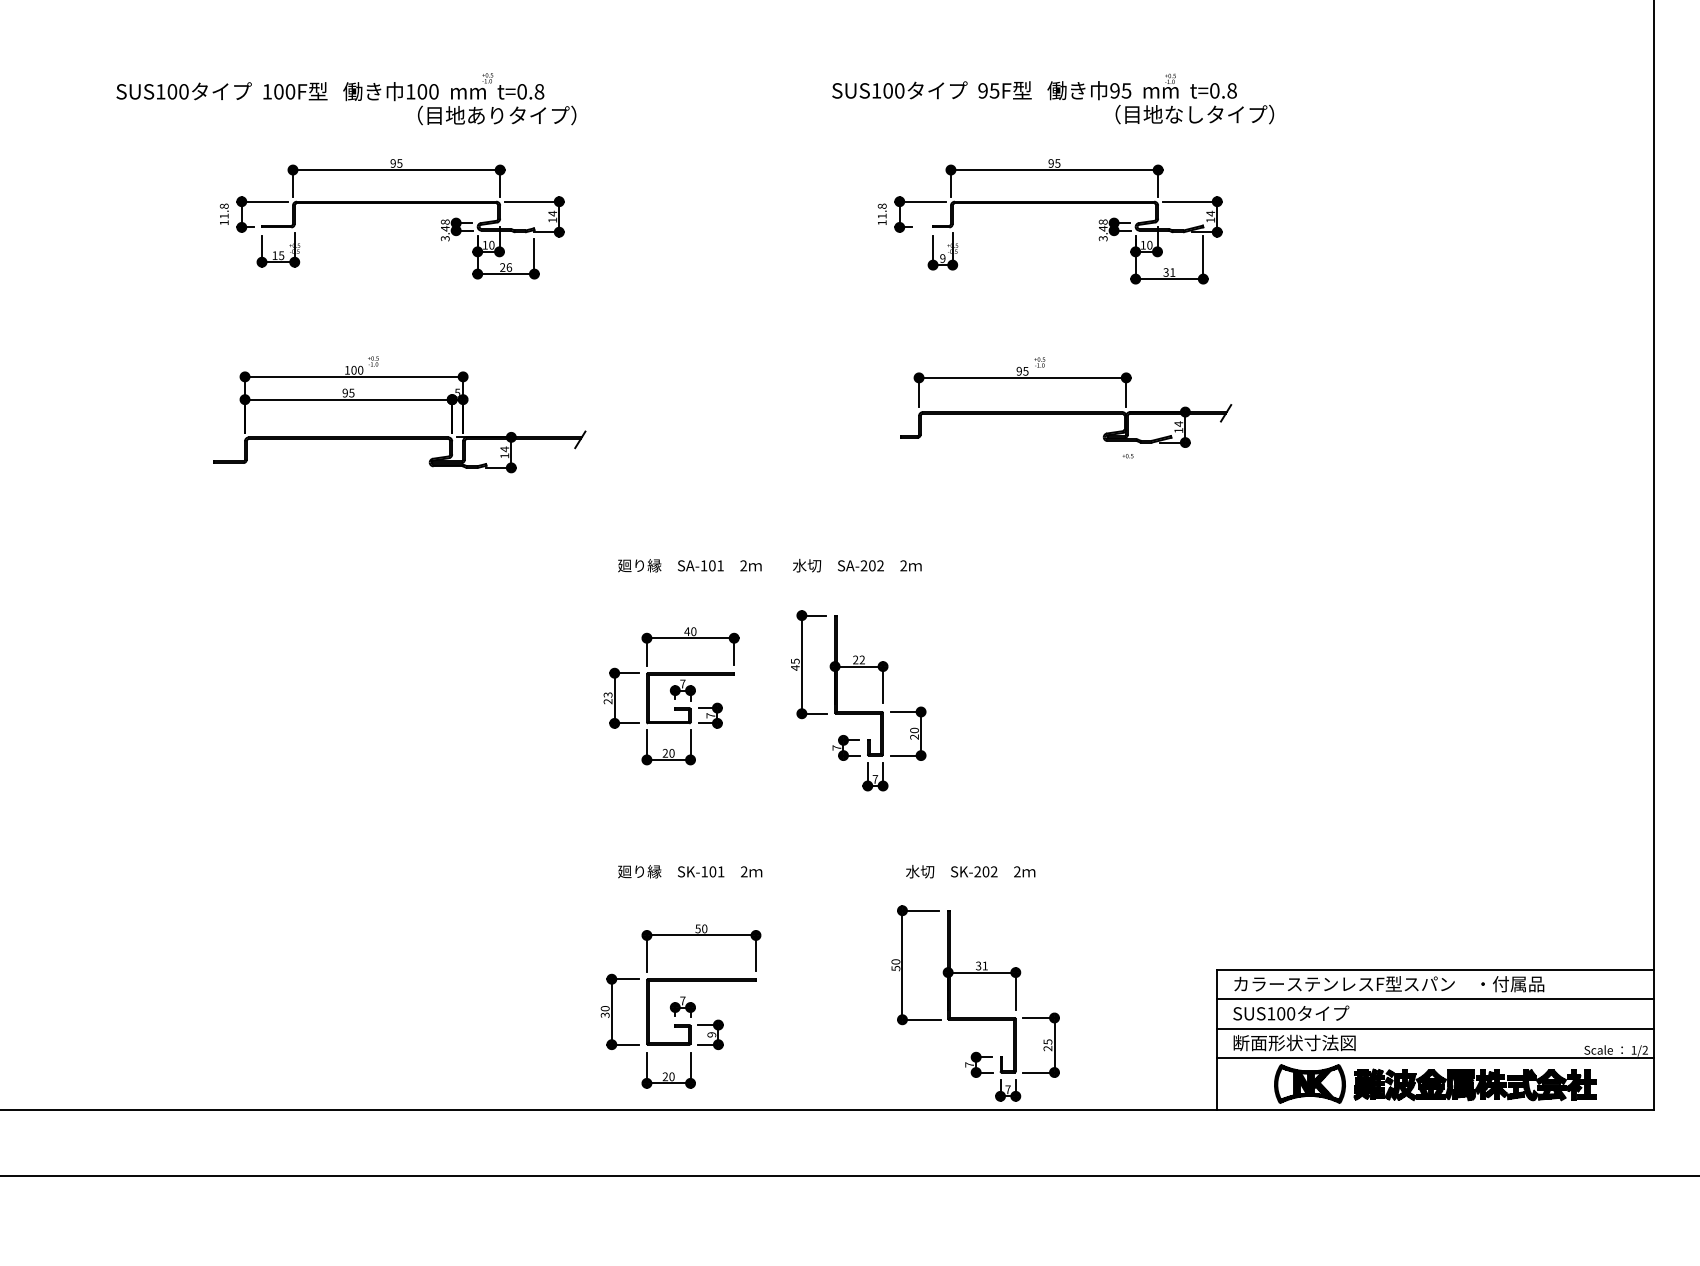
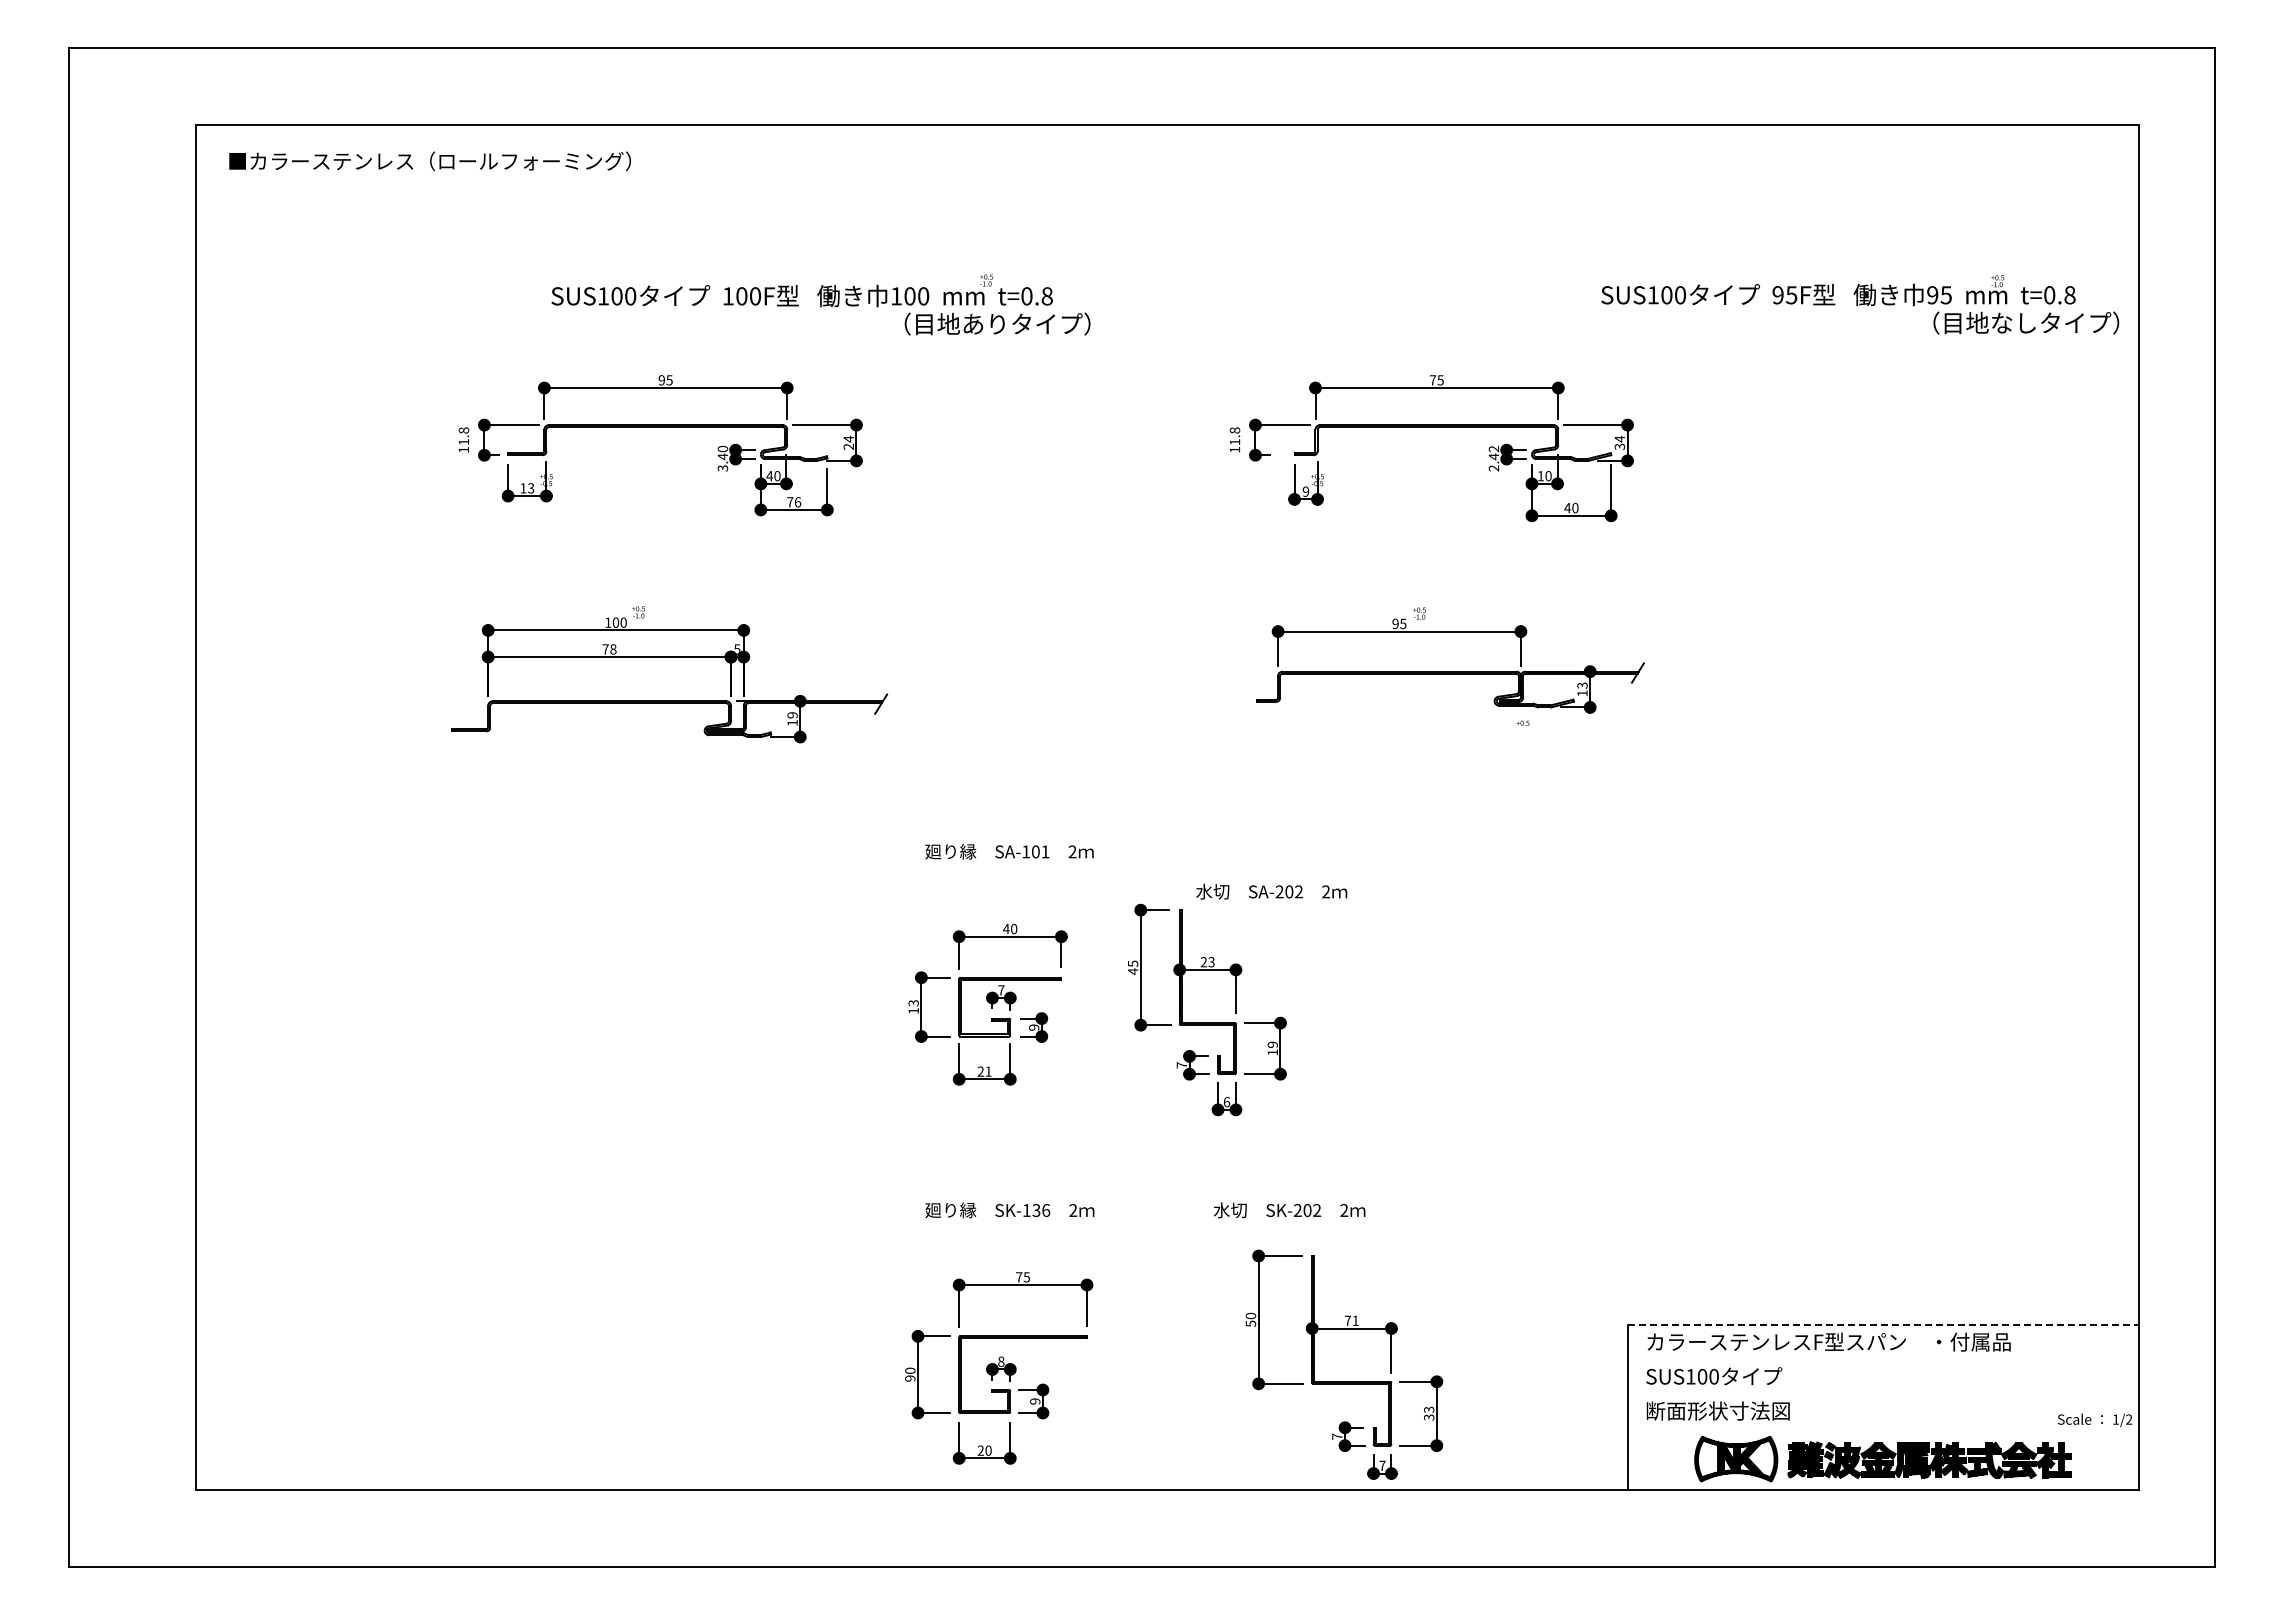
text: (345, 98) -> (820, 304), moved
text: (1053, 98) -> (1860, 304), moved
text: (1050, 163) -> (1432, 380), 95 -> 75
text: (552, 219) -> (848, 446), 14 -> 24
text: (1210, 219) -> (1619, 446), 14 -> 34
text: (444, 221) -> (722, 448), 3.48 -> 3.40
text: (1102, 230) -> (1493, 458), 3.48 -> 2.42
text: (485, 245) -> (769, 476), 10 -> 40
text: (281, 254) -> (531, 487), 15 -> 13
text: (502, 267) -> (790, 502), 26 -> 76
text: (1169, 272) -> (1571, 507), 31 -> 40
text: (348, 393) -> (609, 649), 95 -> 78
text: (1178, 423) -> (1582, 685), 14 -> 13
text: (504, 448) -> (792, 714), 14 -> 19
text: (857, 565) -> (1271, 891), moved
text: (862, 660) -> (1211, 962), 22 -> 23
text: (607, 701) -> (913, 1010), 23 -> 13
text: (710, 715) -> (1033, 1027), 7 -> 9
text: (914, 733) -> (1272, 1048), 20 -> 19
text: (671, 753) -> (988, 1071), 20 -> 21
text: (875, 779) -> (1226, 1102), 7 -> 6
text: (717, 871) -> (1041, 1210), SK-101 -> SK-136
text: (970, 871) -> (1289, 1210), moved
text: (701, 929) -> (1023, 1277), 50 -> 75
text: (978, 965) -> (1347, 1320), 31 -> 71
line: (1435, 970) -> (1883, 1325), solid -> dashed
line: (1434, 999) -> (1882, 1359), removed
text: (683, 1000) -> (1001, 1361), 7 -> 8
text: (605, 1015) -> (910, 1378), 30 -> 90
line: (1434, 1028) -> (1882, 1394), removed
text: (1048, 1045) -> (1429, 1413), 25 -> 33
line: (1434, 1057) -> (1882, 1428), removed

